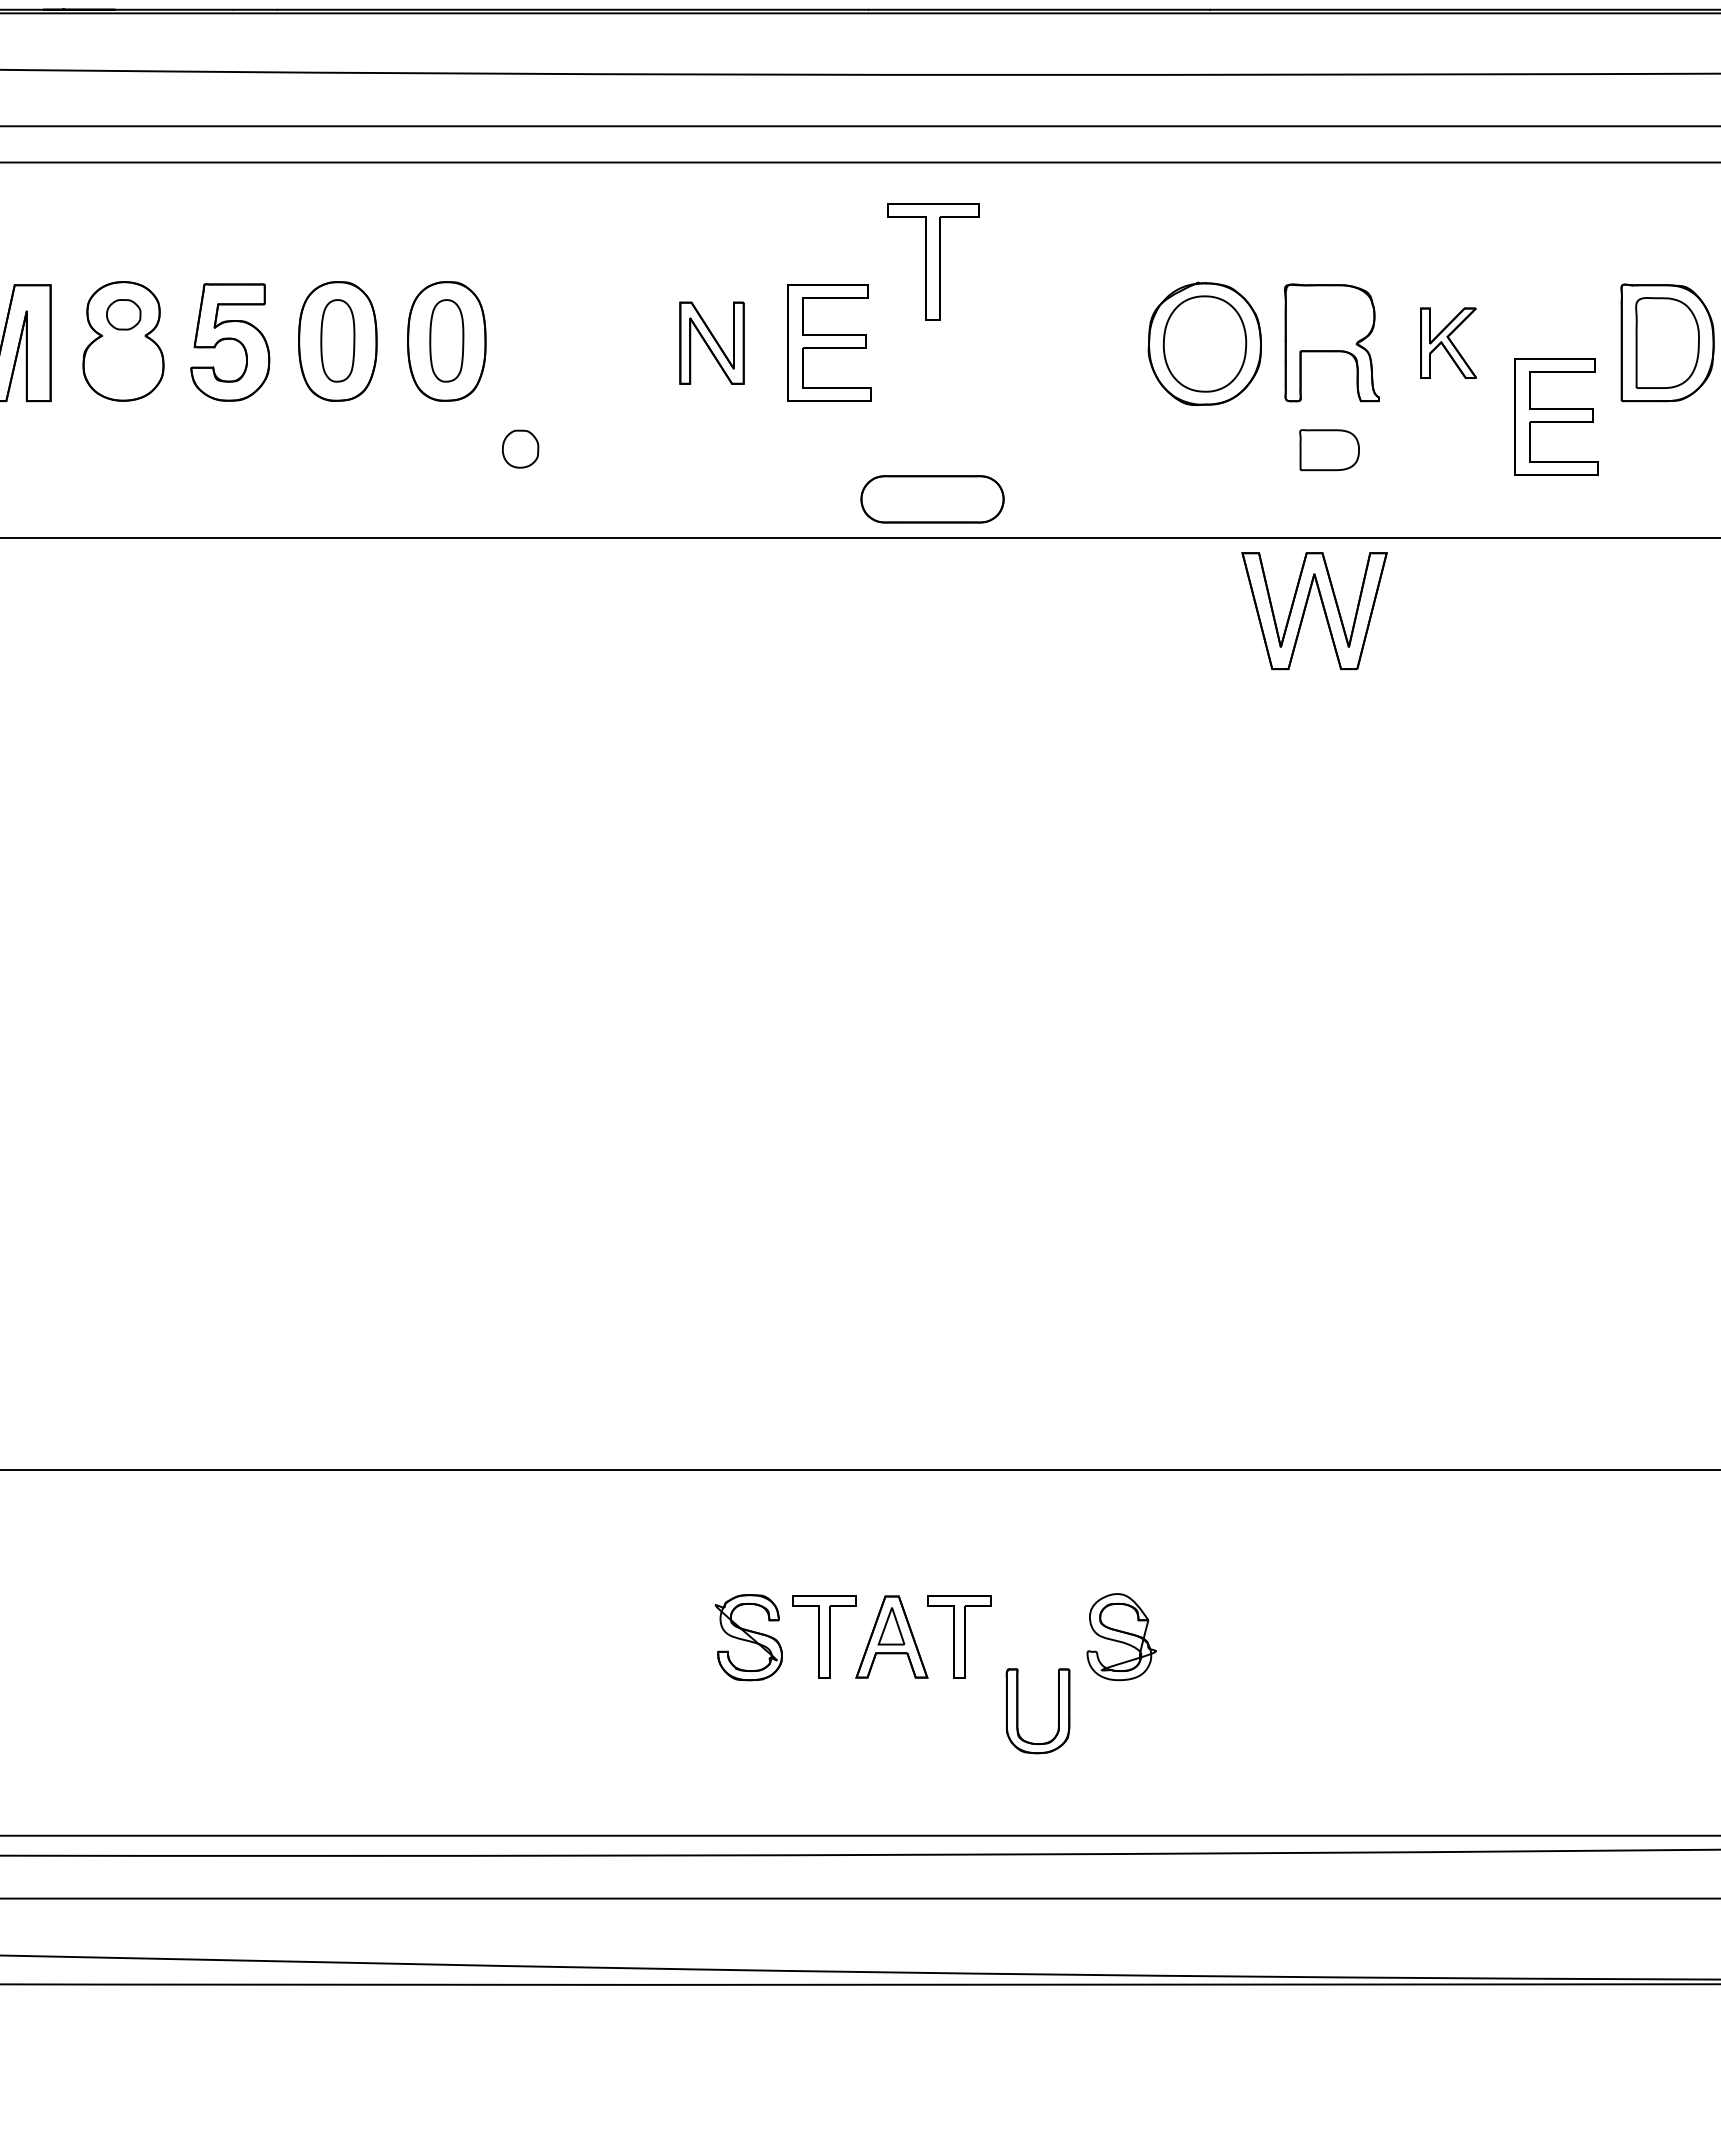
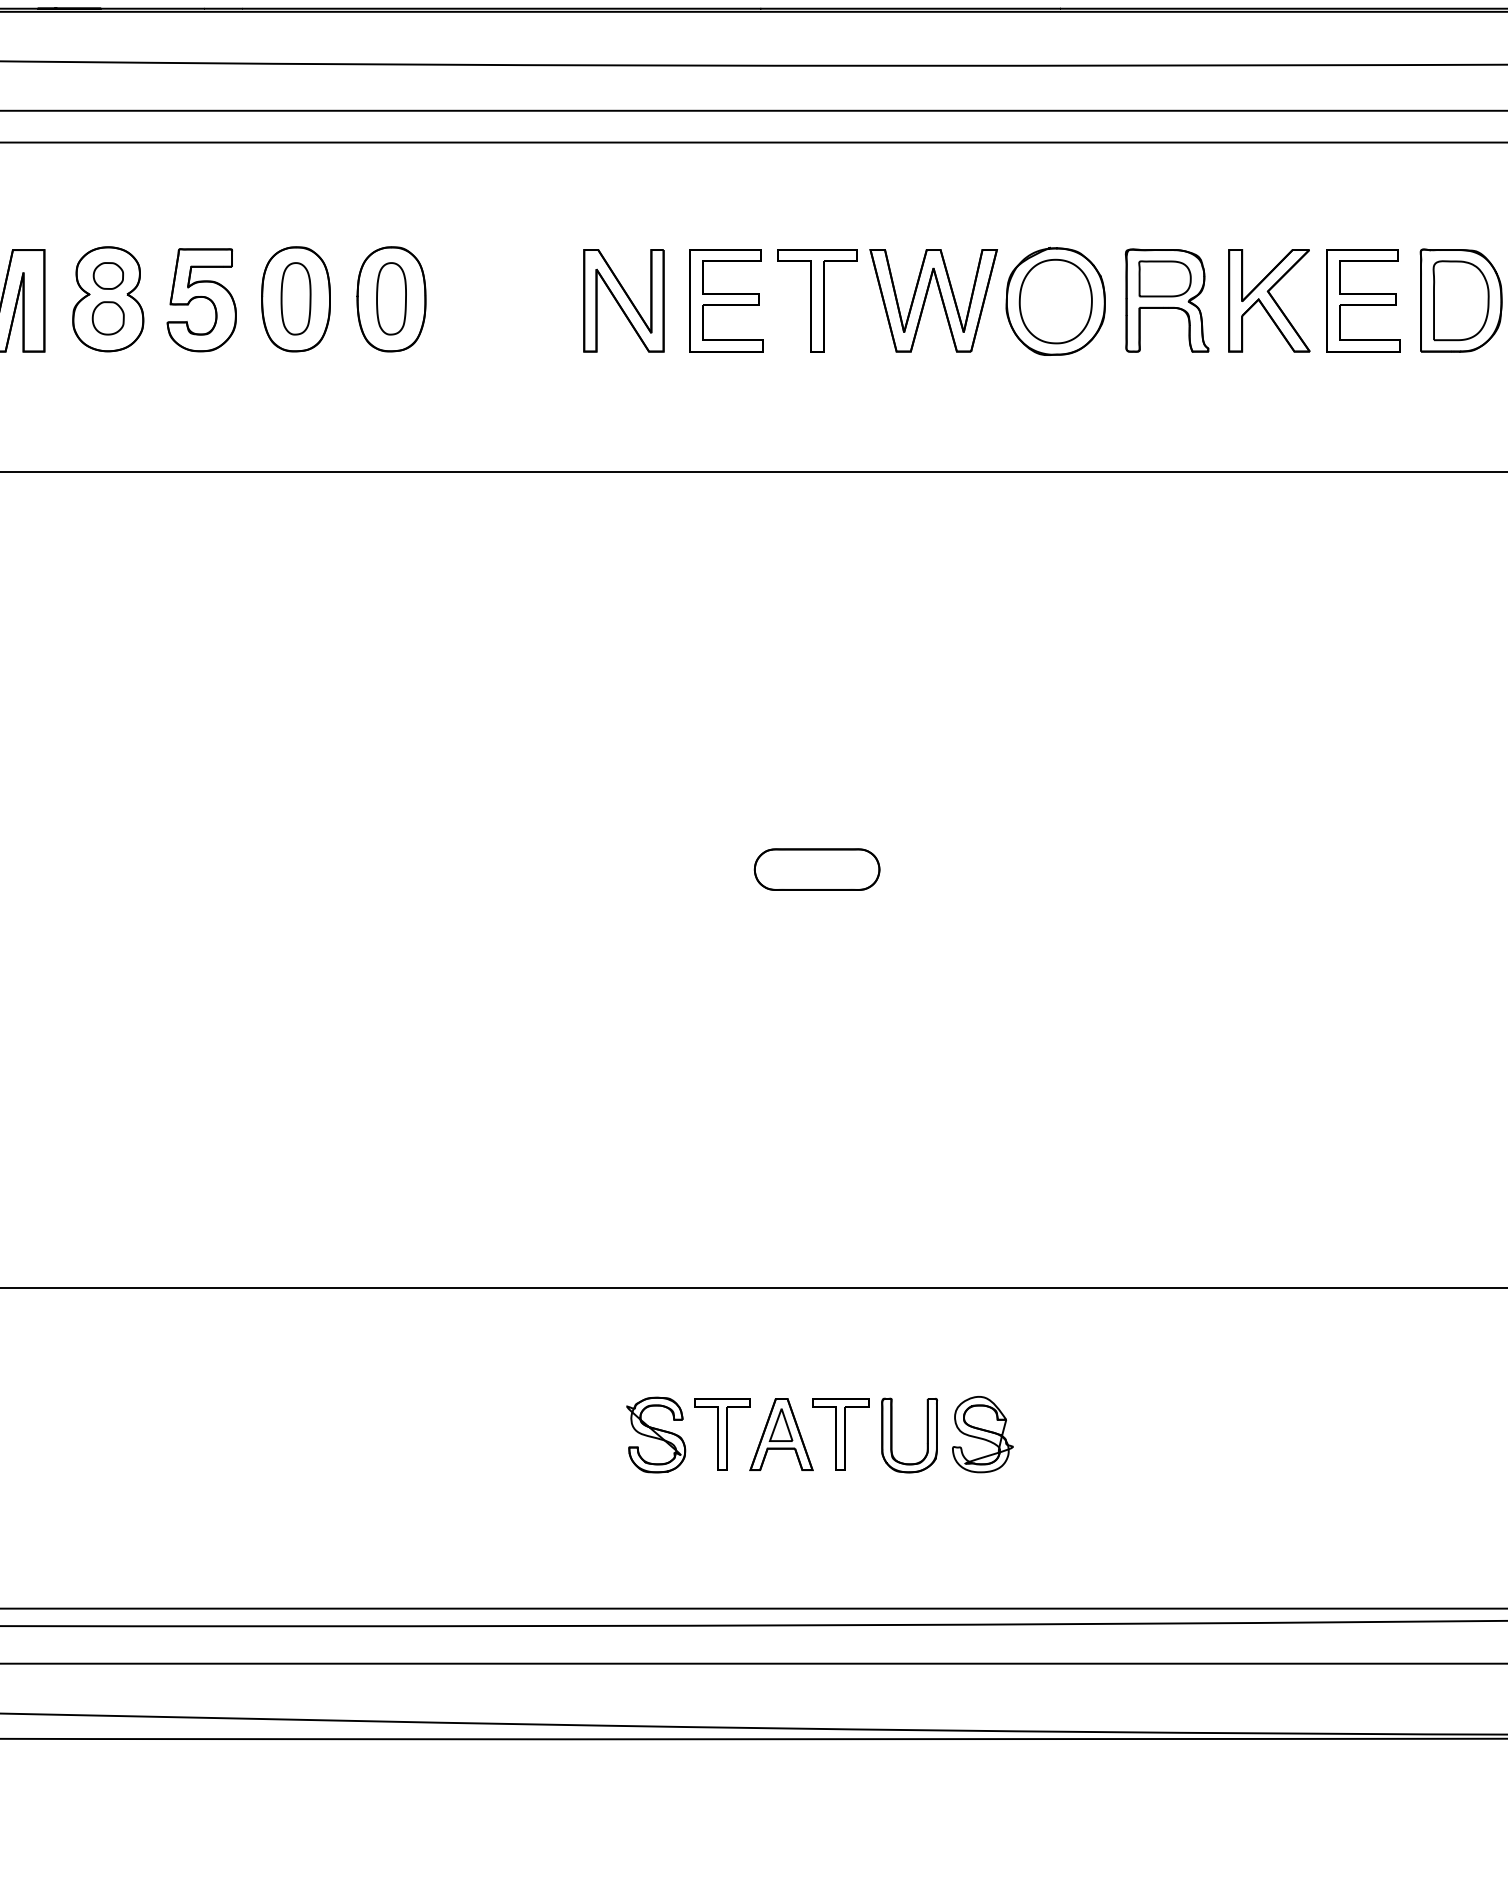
part: (933, 261) -> (817, 300), moved
part: (711, 343) -> (623, 301), size x1.43
part: (1448, 343) -> (1269, 301), size x1.67
part: (1556, 416) -> (1363, 300), moved
part: (520, 448) -> (108, 317), moved
part: (1329, 450) -> (1164, 279), moved
part: (932, 499) -> (817, 869), moved
part: (1306, 607) -> (926, 297), moved
part: (1018, 1711) -> (892, 1435), moved

